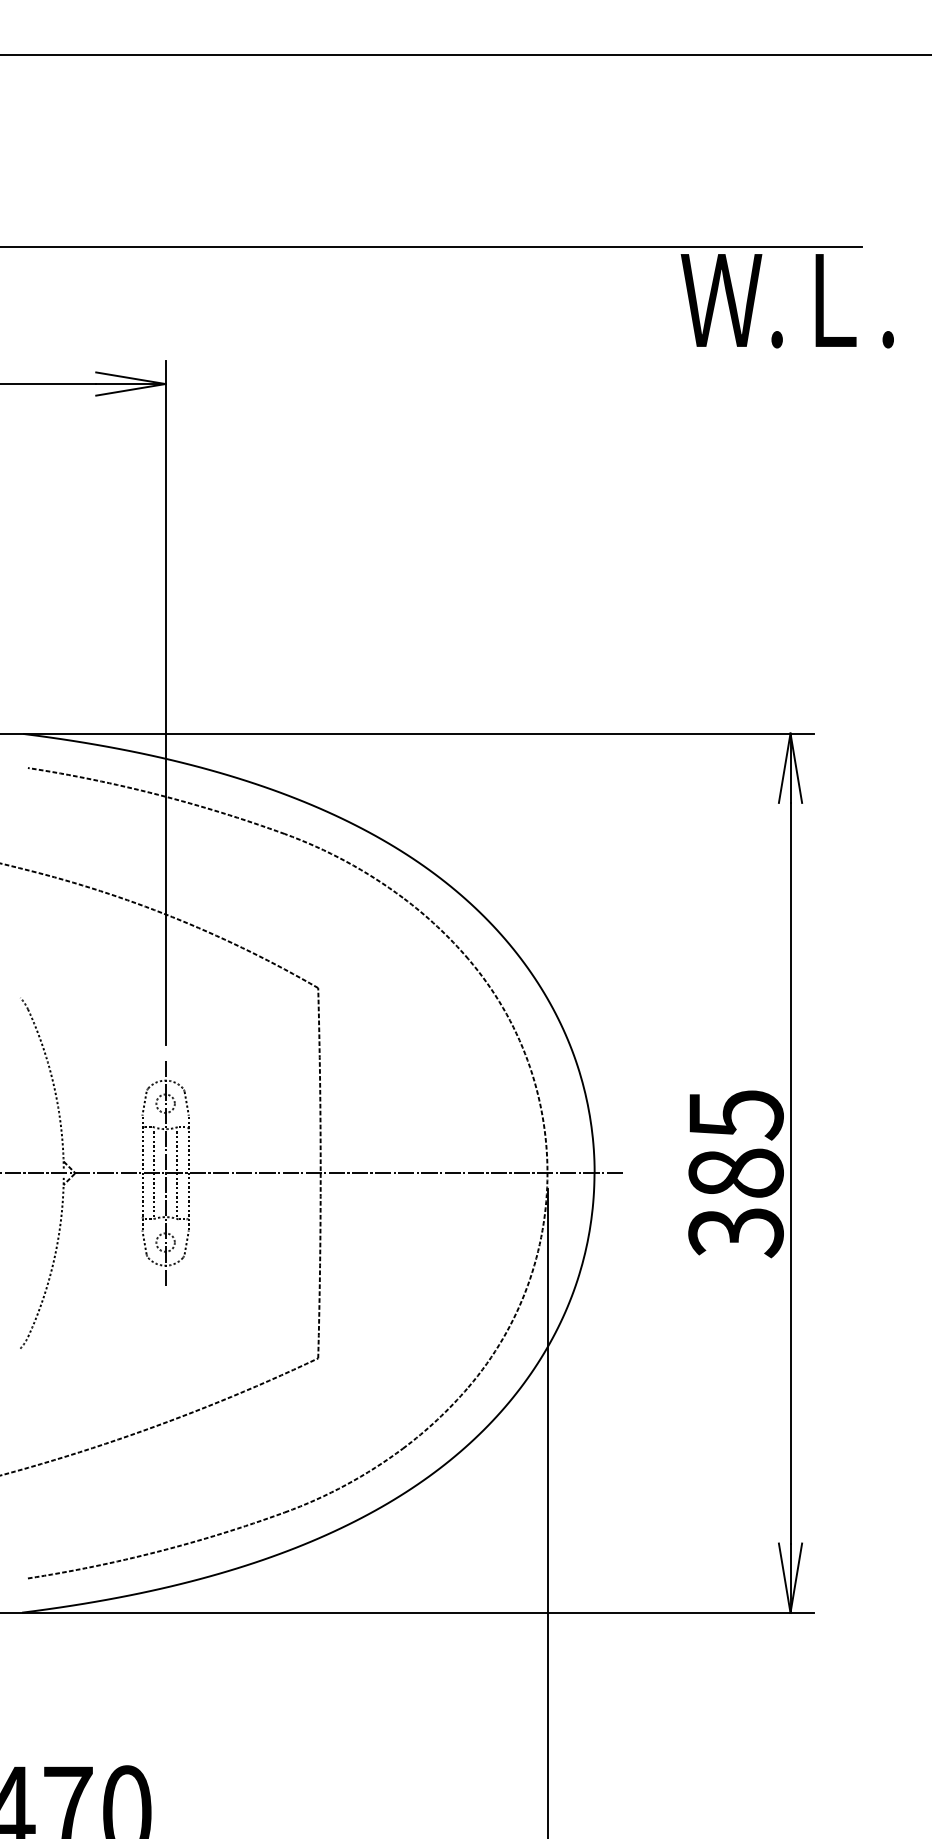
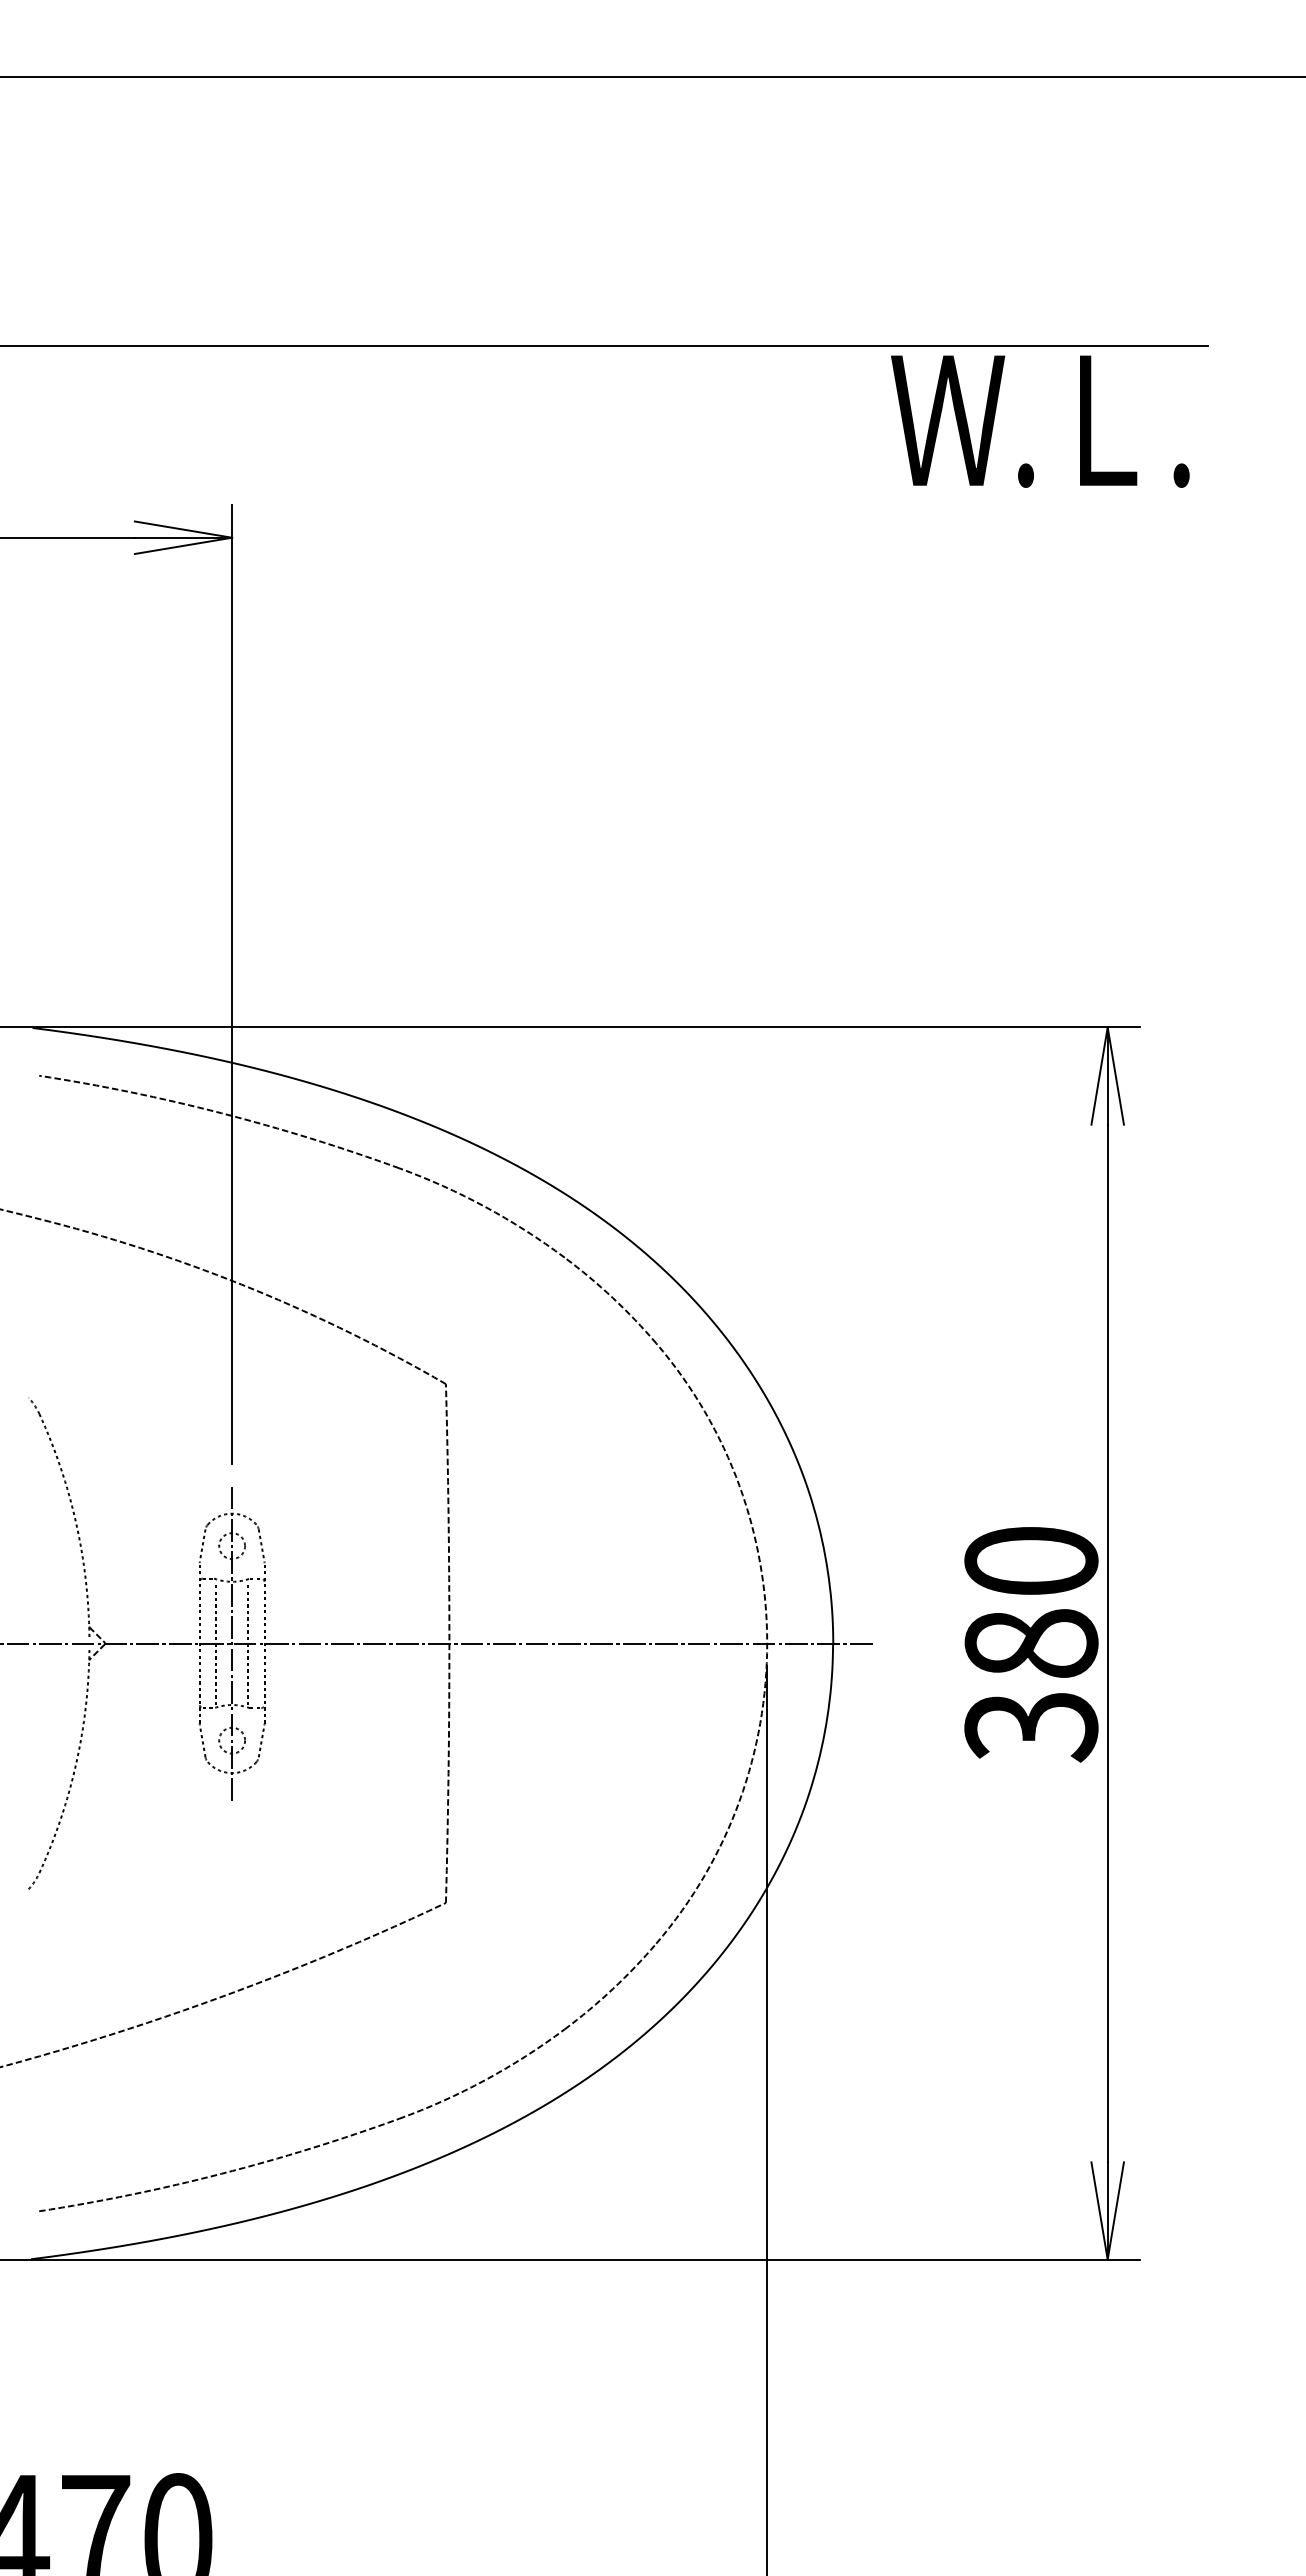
text: (787, 301) -> (1040, 421), moved
text: (736, 1115) -> (1031, 1562), 385 -> 380

